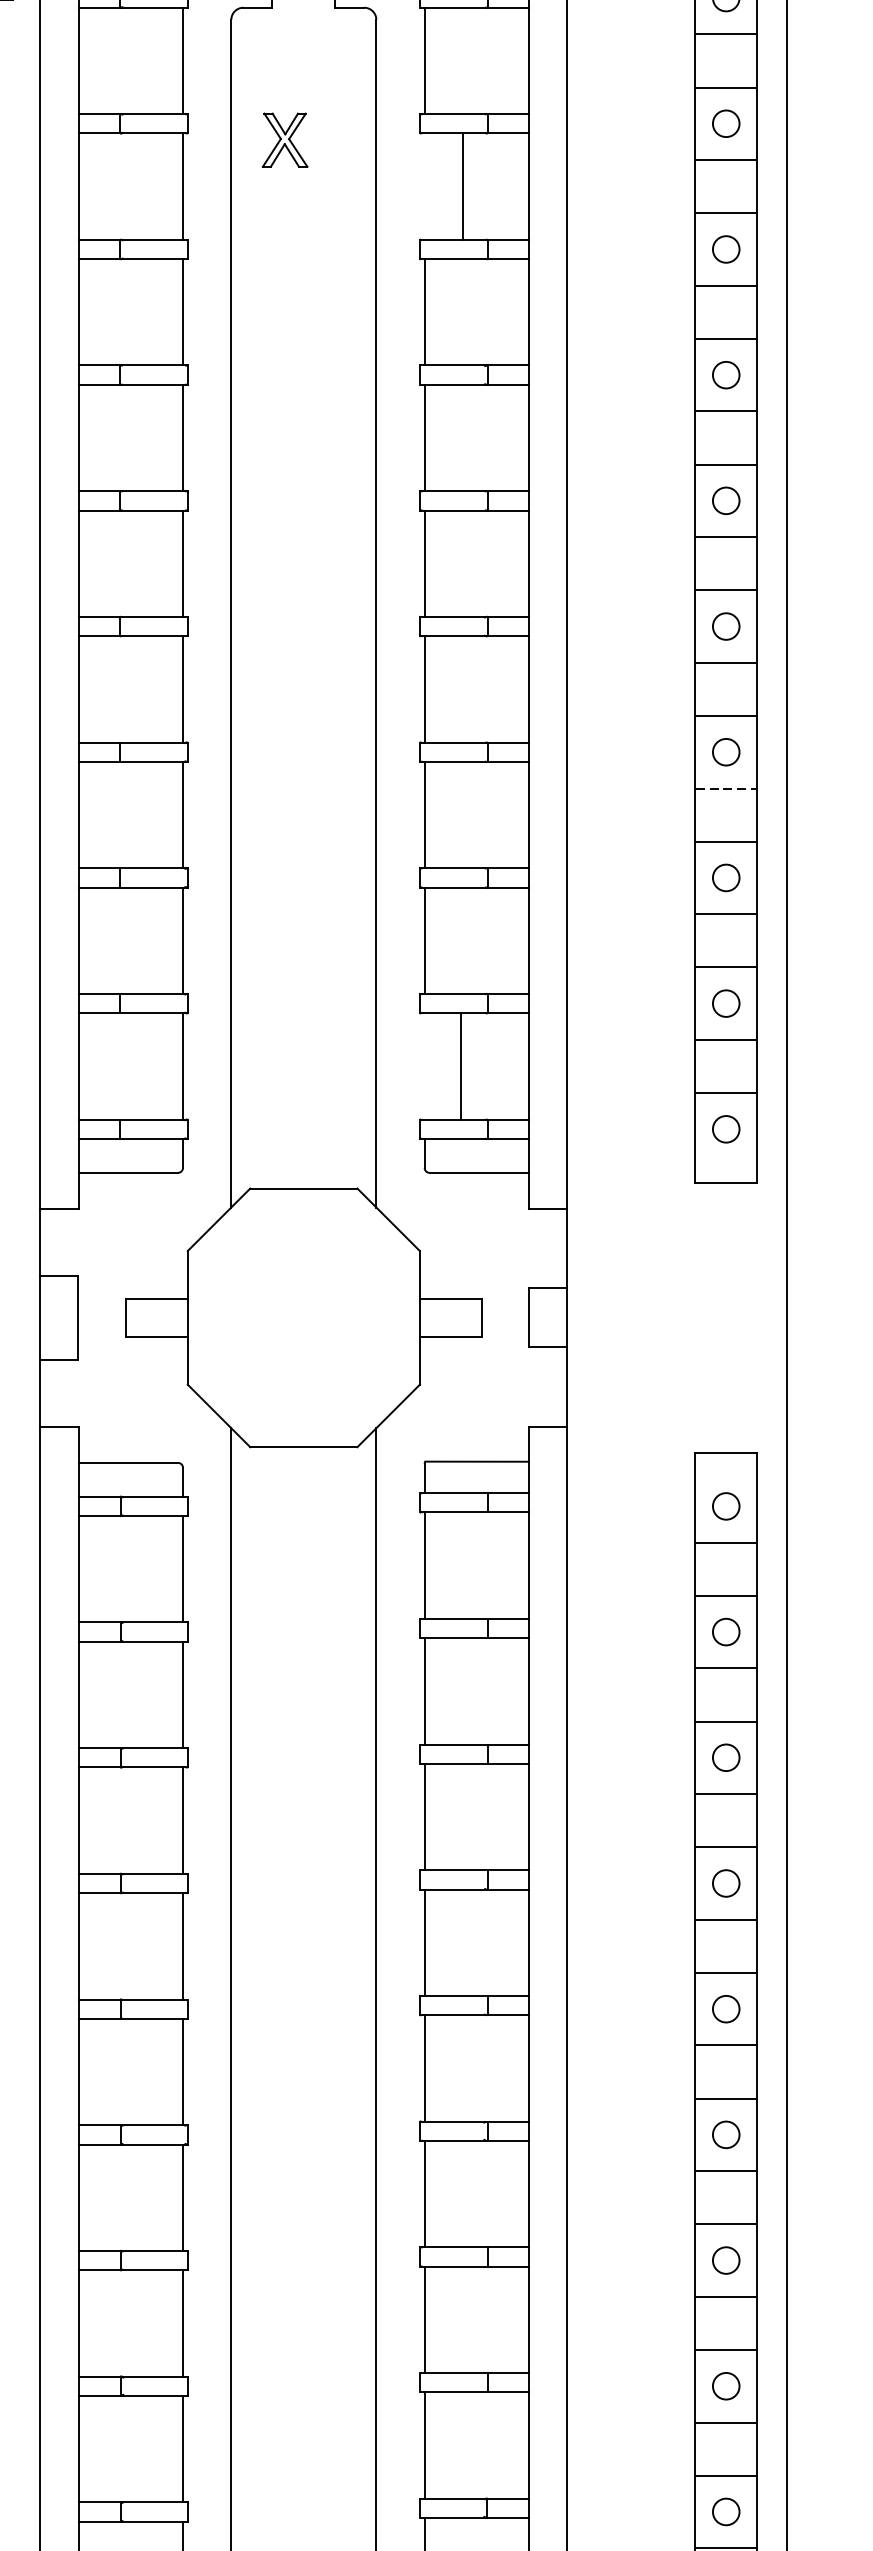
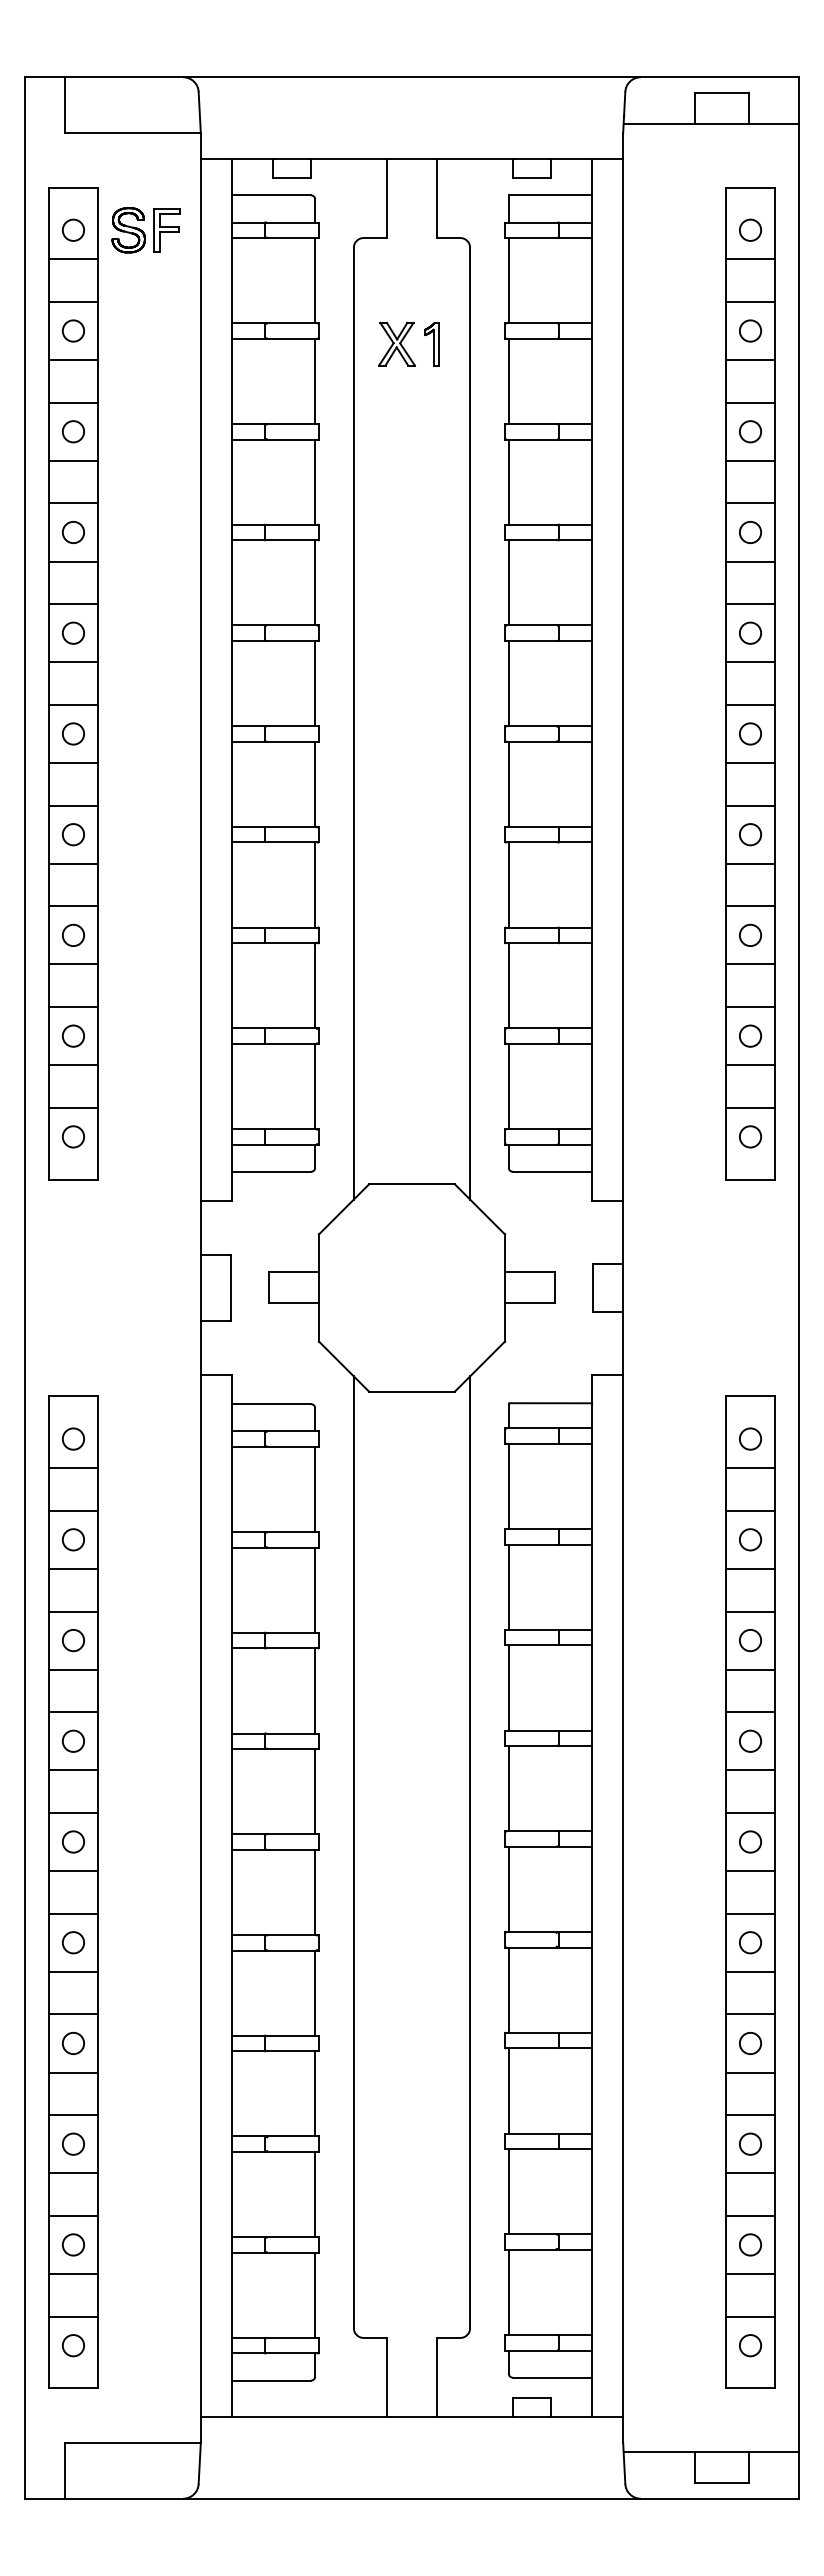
part: (328, 140) -> (431, 344), added
line: (462, 186) -> (508, 381), moved
line: (727, 788) -> (751, 863), dashed -> solid
line: (460, 1066) -> (508, 1086), moved

